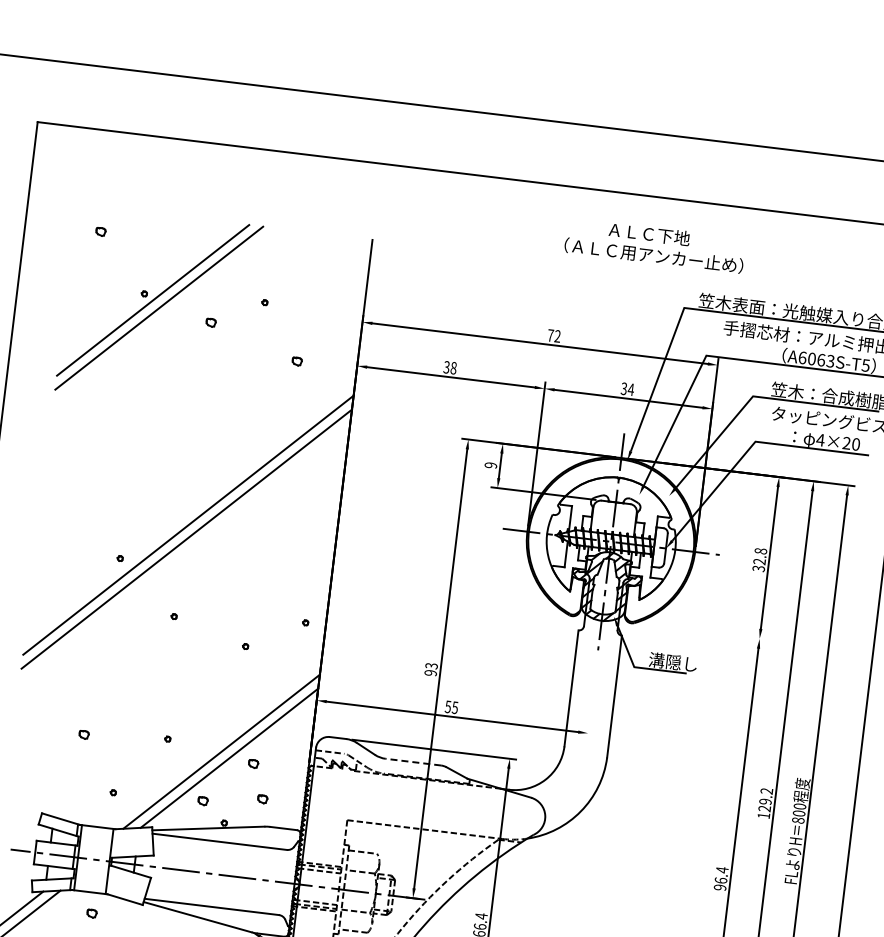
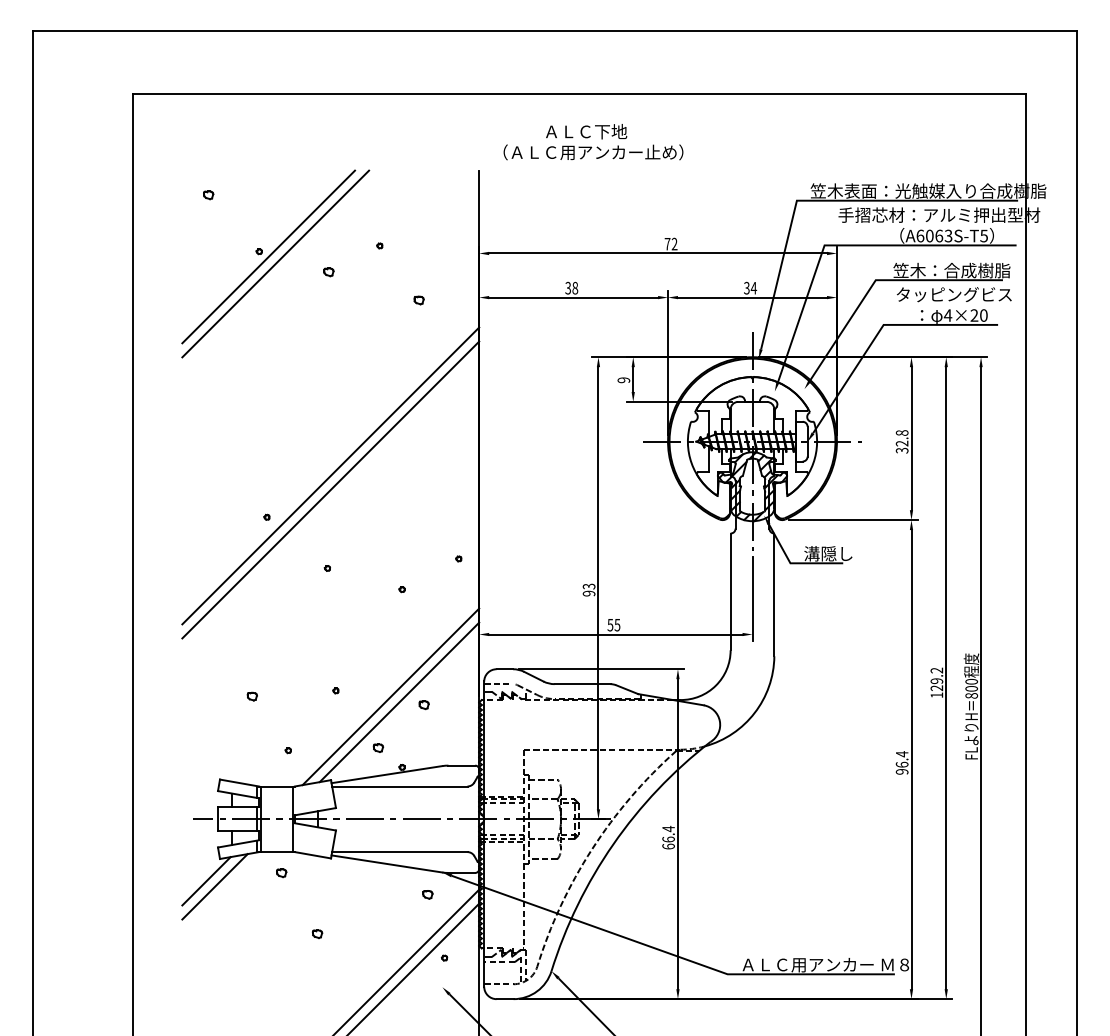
text: (655, 245) -> (593, 142), moved
line: (701, 632) -> (852, 520), added
line: (592, 697) -> (752, 598), added
line: (413, 762) -> (582, 684), dashed -> solid
part: (262, 798) -> (437, 738), removed

